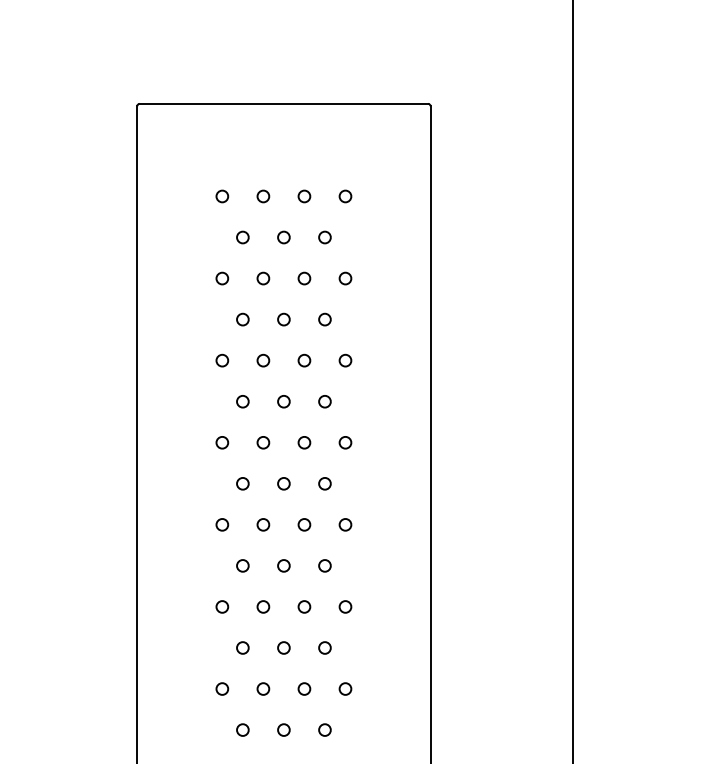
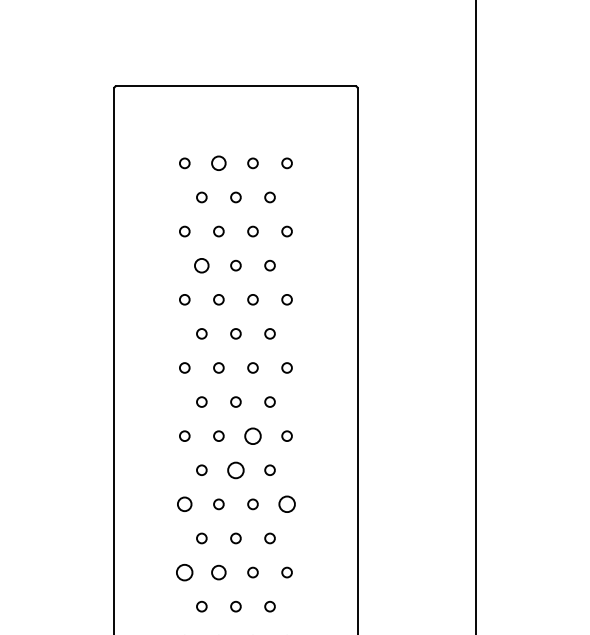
circle: (262, 196) -> (218, 163), size x1.4
circle: (242, 319) -> (201, 265), size x1.4
circle: (303, 524) -> (252, 435), size x1.6
circle: (283, 564) -> (235, 469), size x1.6
circle: (221, 607) -> (184, 504), size x1.4
circle: (344, 607) -> (286, 504), size x1.6
circle: (221, 688) -> (184, 572), size x1.6
circle: (262, 688) -> (218, 572), size x1.4

